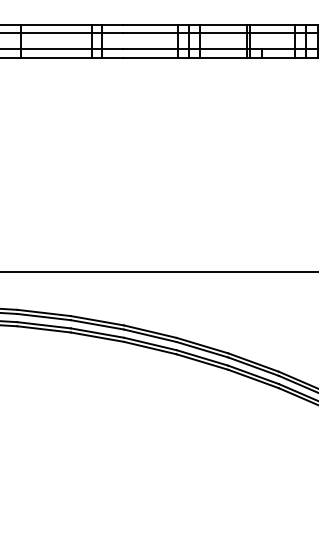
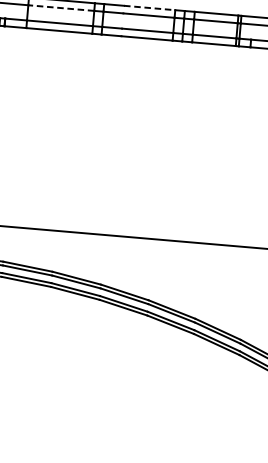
line: (150, 24) -> (149, 7), solid -> dashed
line: (56, 32) -> (61, 7), solid -> dashed

